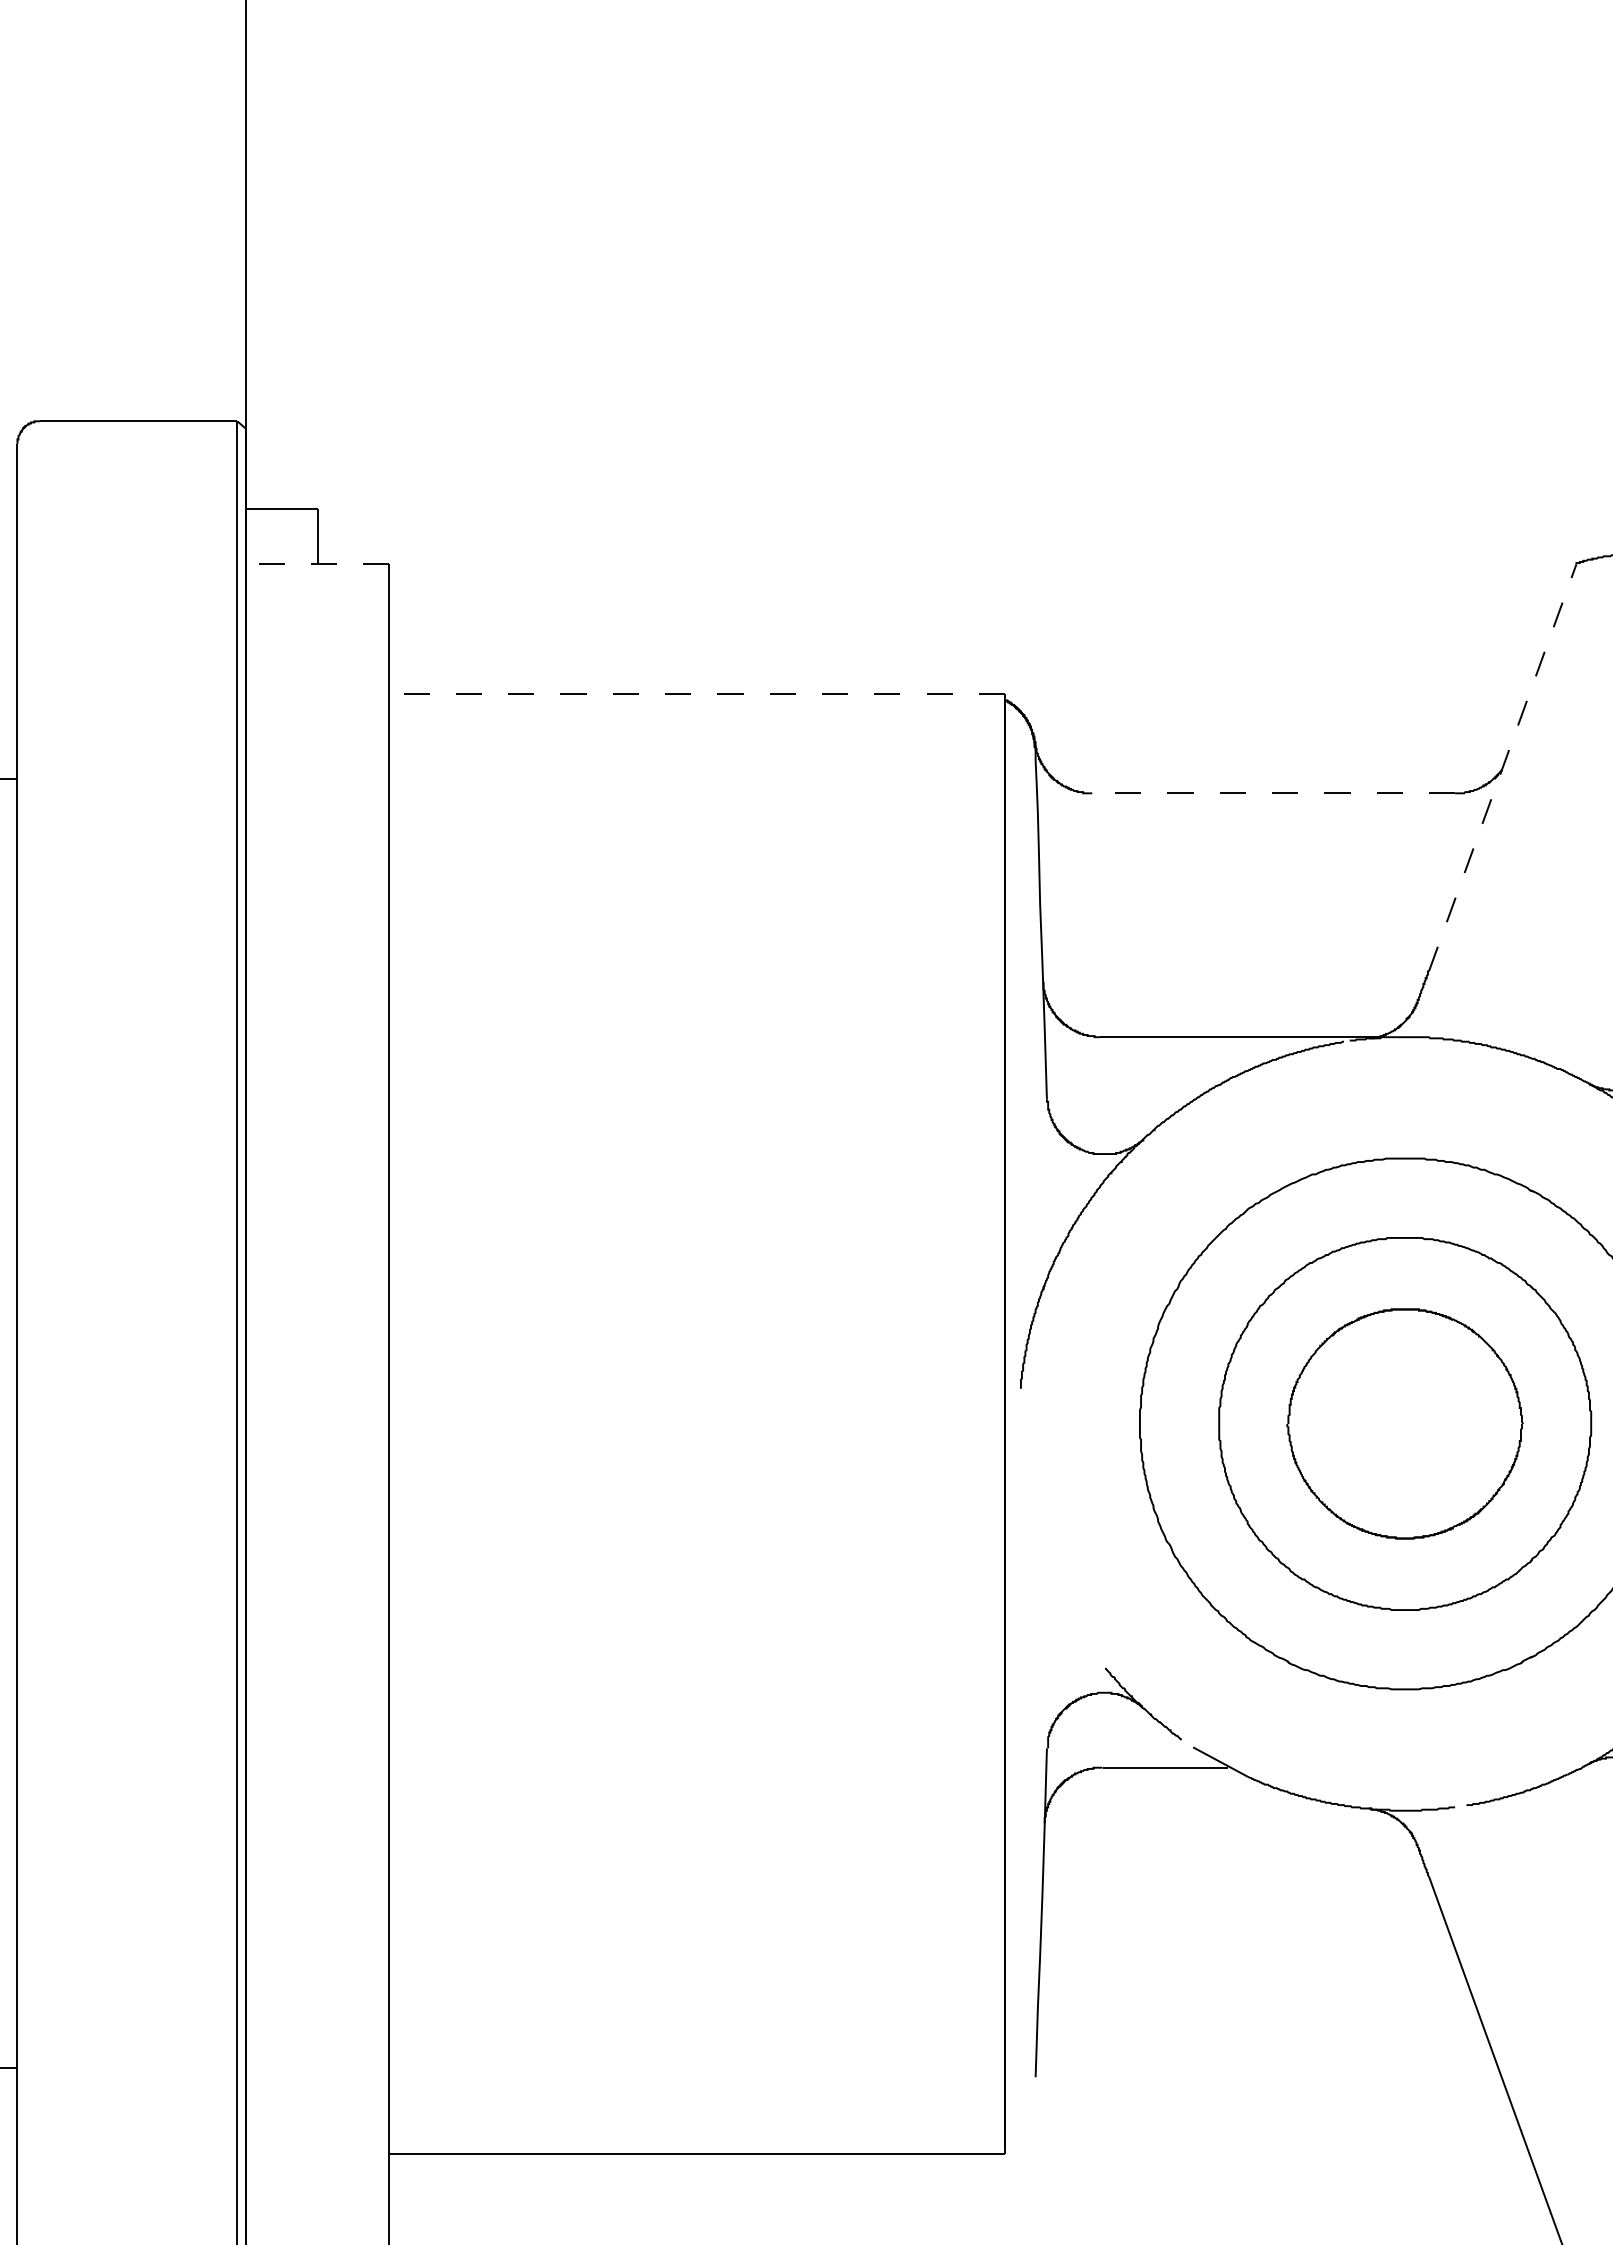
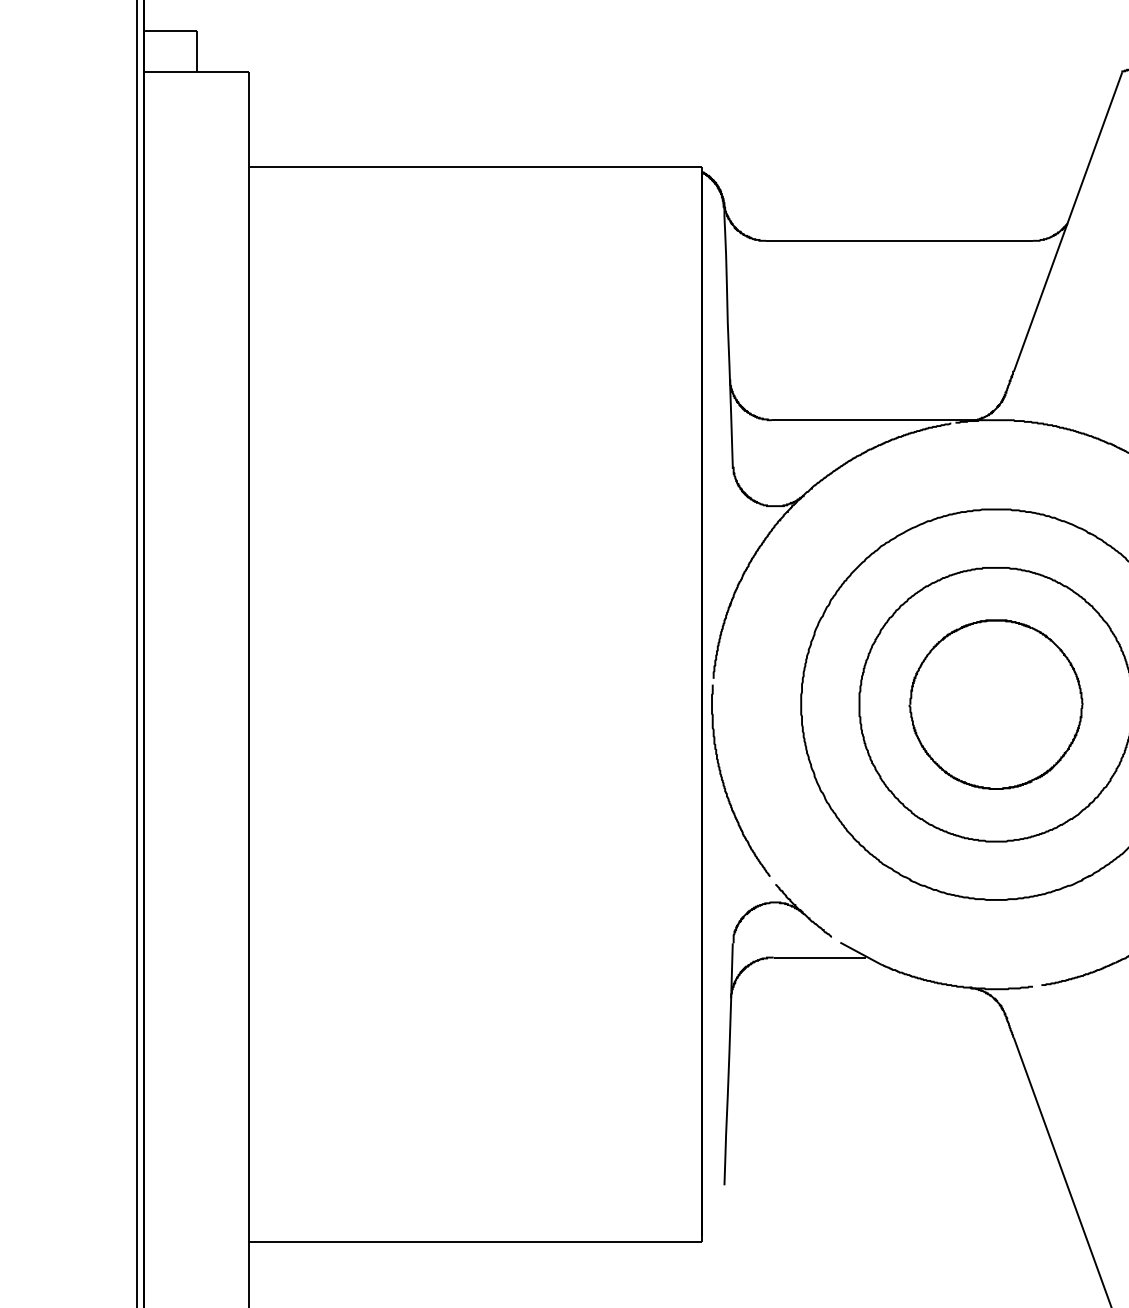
line: (317, 564) -> (196, 72), dashed -> solid
line: (697, 693) -> (475, 167), dashed -> solid
line: (1502, 767) -> (1067, 221), dashed -> solid
line: (1273, 793) -> (899, 240), dashed -> solid
curve: (1036, 1534) -> (725, 786), added

